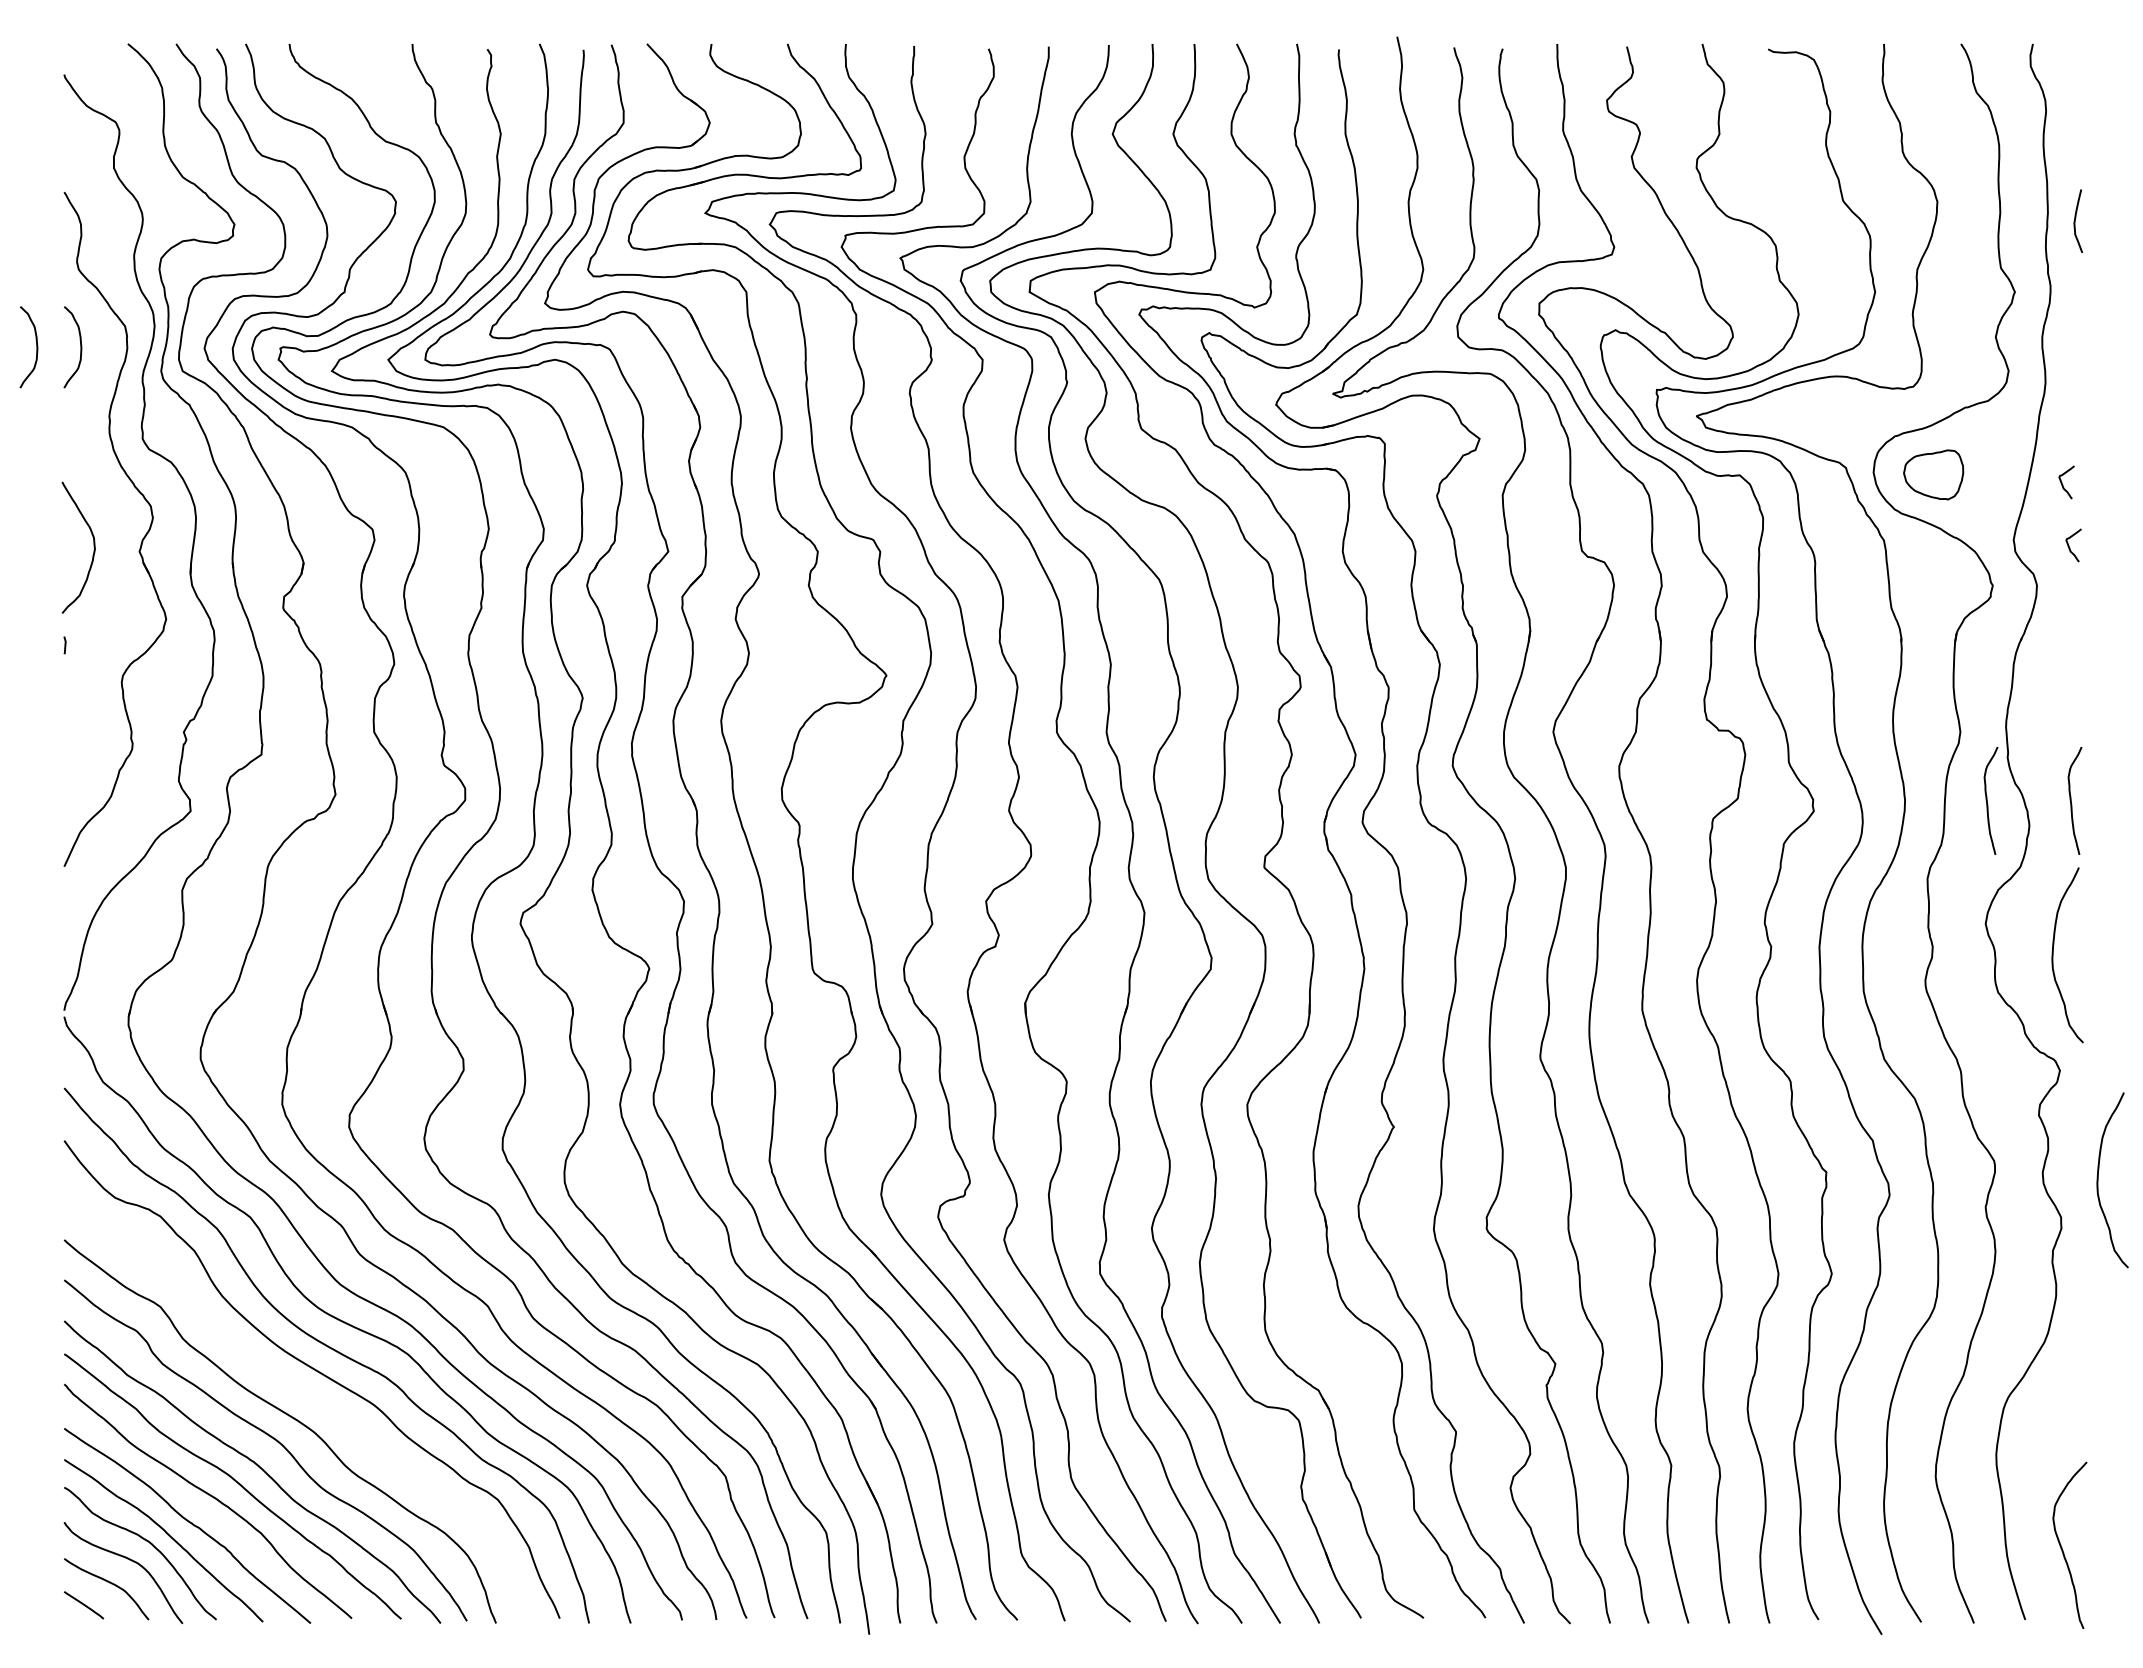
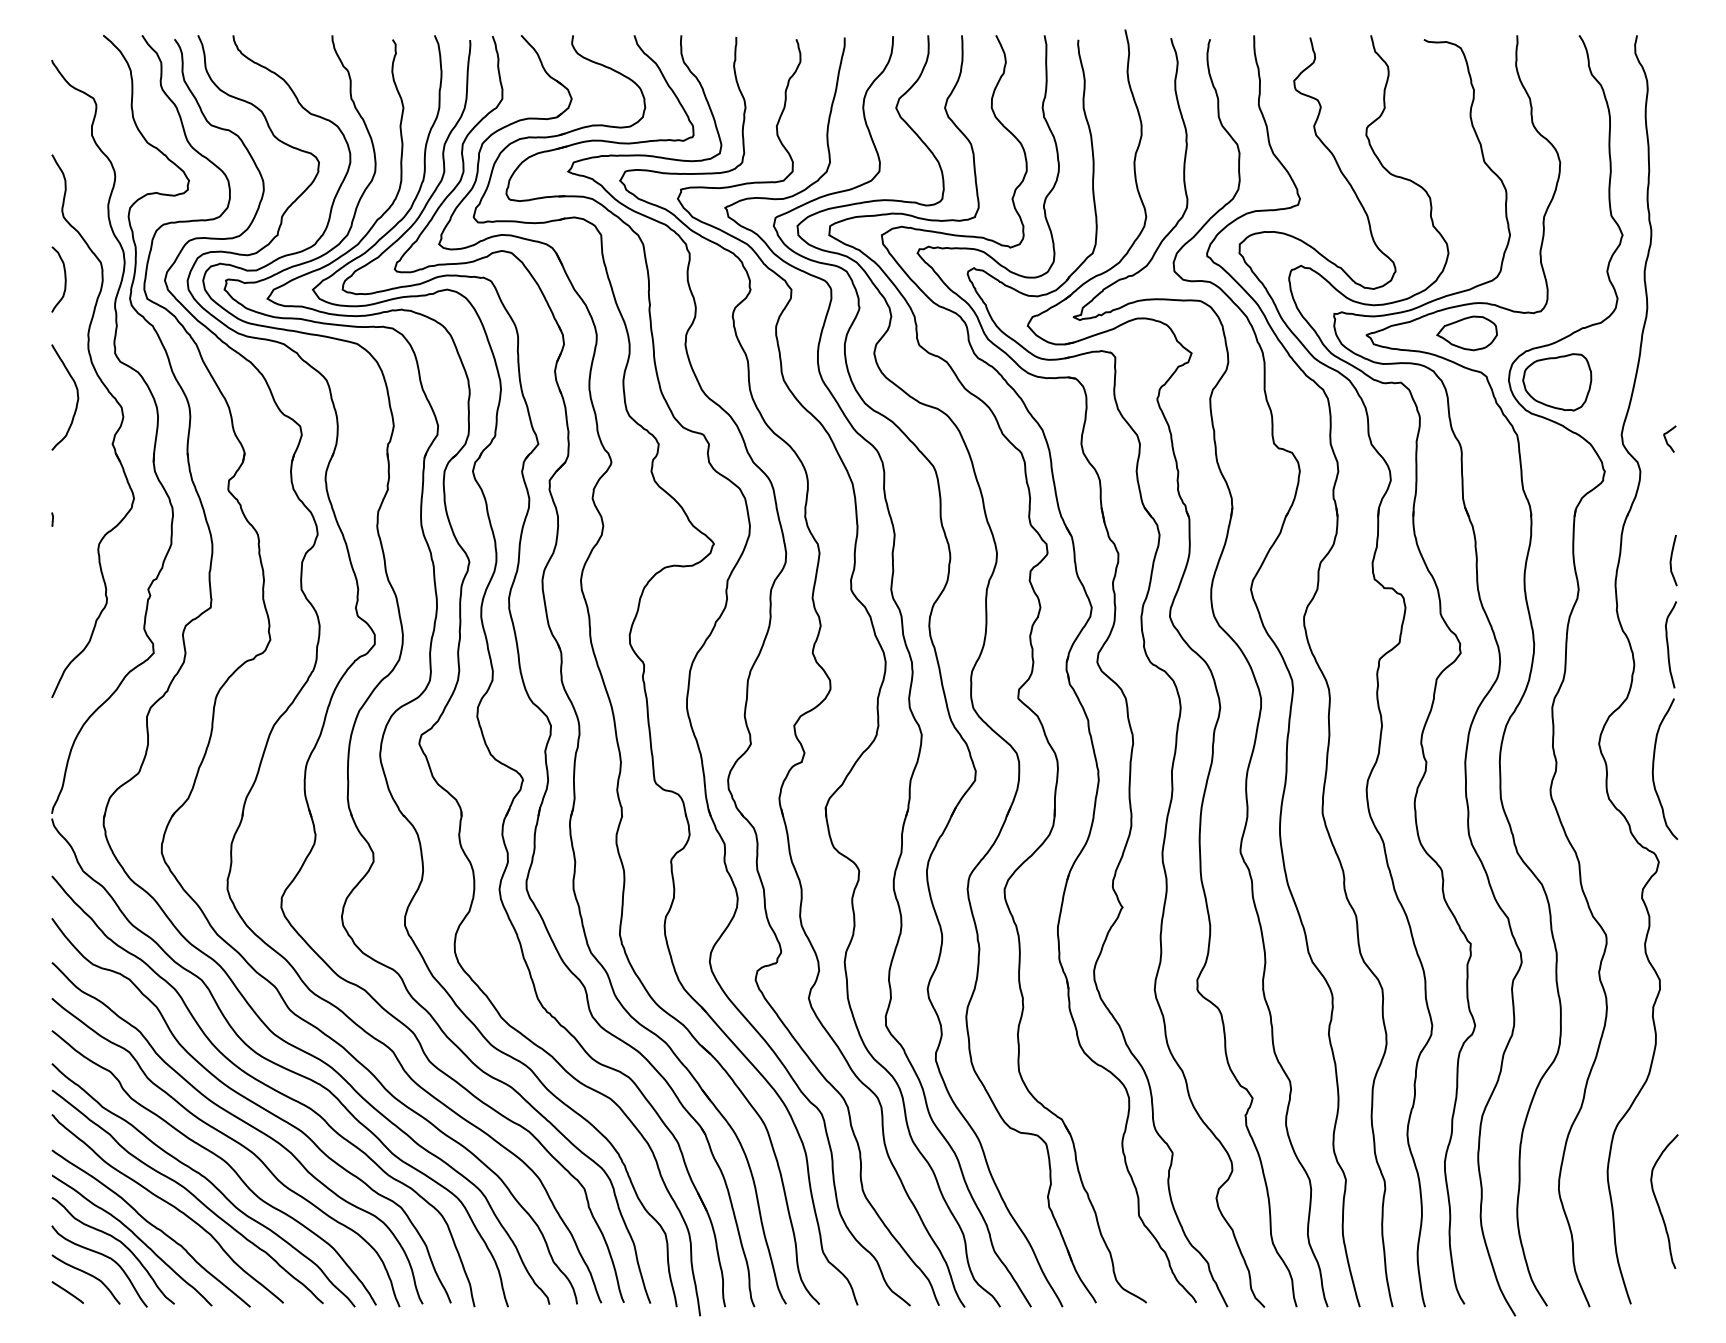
curve: (2075, 221) -> (1671, 560), moved
curve: (36, 347) -> (29, 279), removed
part: (1821, 413) -> (1466, 332), added
part: (1933, 474) -> (1557, 382), size x1.43
curve: (2063, 484) -> (1661, 390), removed
curve: (93, 547) -> (77, 397), moved
curve: (1987, 800) -> (1600, 644), removed
curve: (2098, 1180) -> (1689, 950), removed
curve: (304, 1395) -> (245, 1123), added
curve: (2062, 1547) -> (1658, 1203), moved

